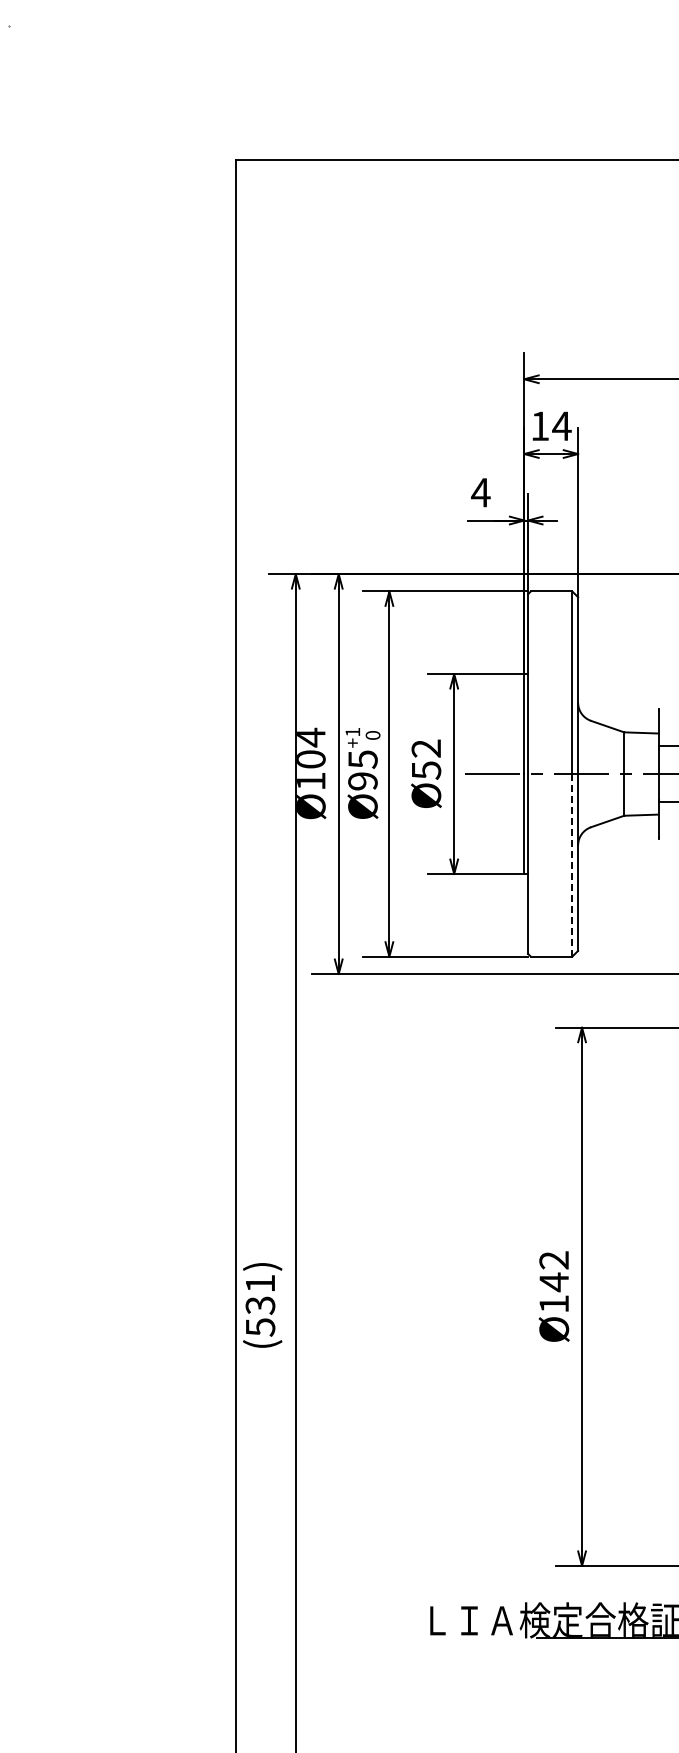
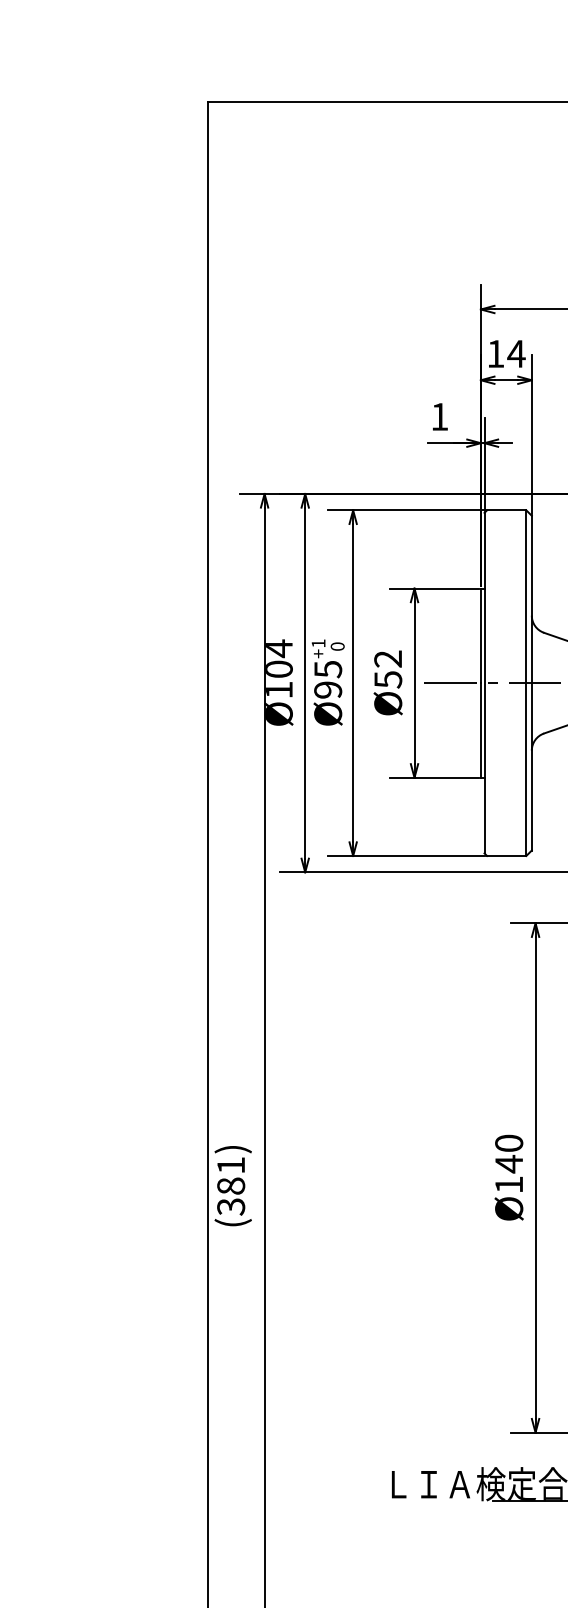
text: (480, 492) -> (439, 416), 4 -> 1
line: (572, 864) -> (526, 768), dashed -> solid
text: (554, 1260) -> (509, 1143), Ø142 -> Ø140
text: (260, 1316) -> (231, 1196), (531) -> (381)

